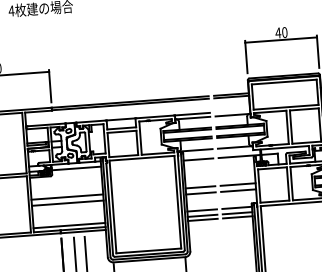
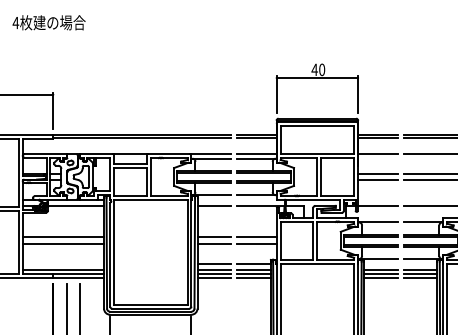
line: (232, 111) -> (256, 154), added
line: (237, 220) -> (253, 277), added
line: (203, 222) -> (214, 277), added

